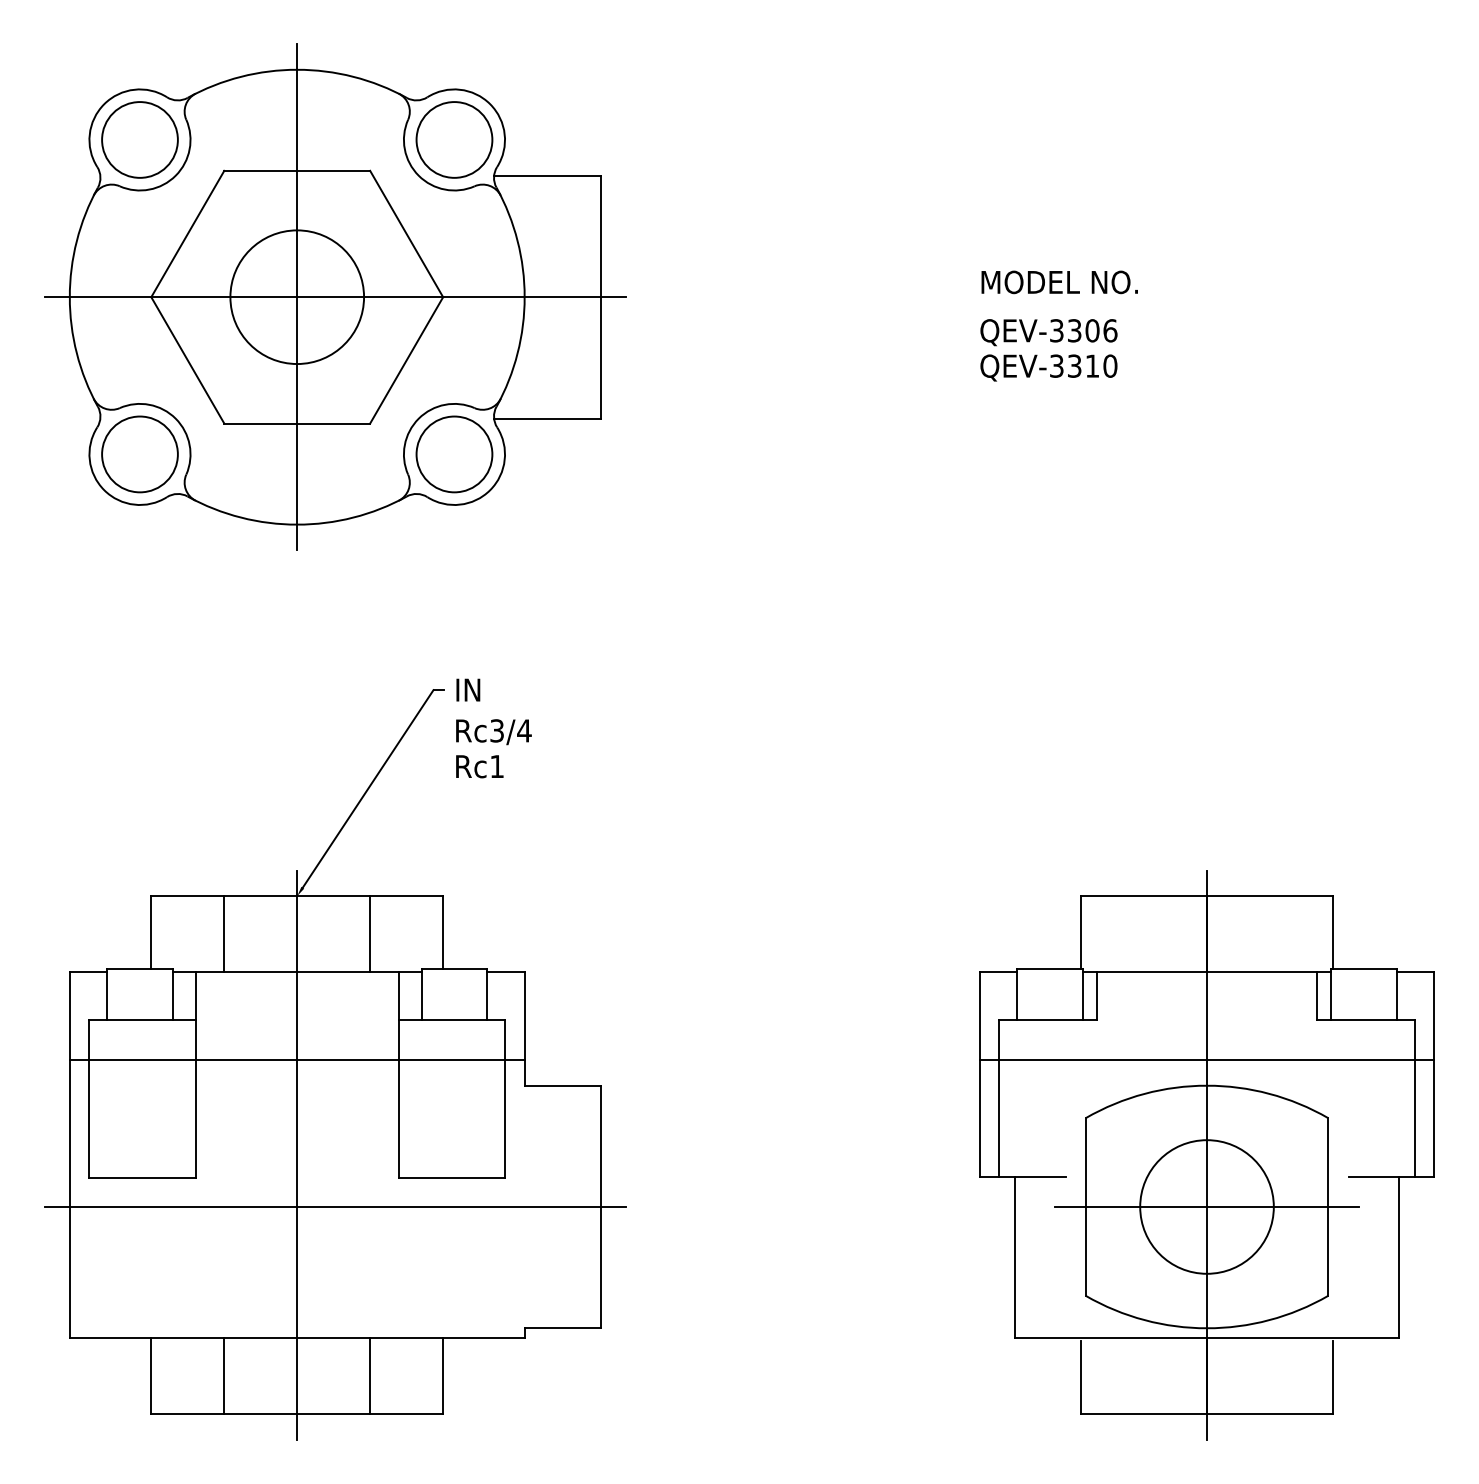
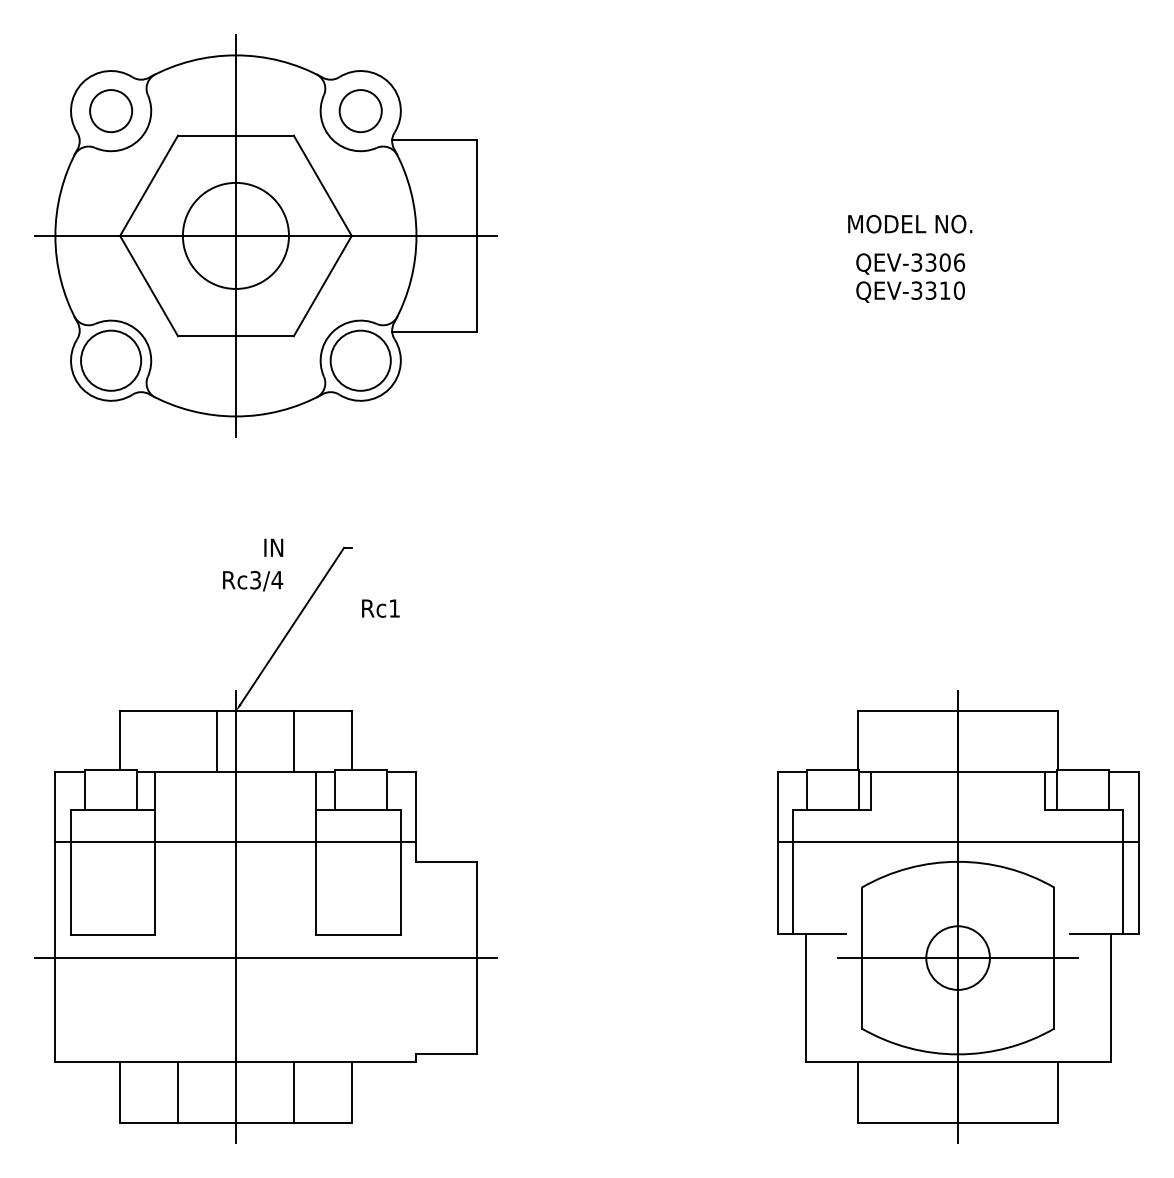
circle: (140, 140) -> (111, 111), size x0.7
circle: (454, 140) -> (360, 111), size x0.7
text: (1060, 281) -> (910, 223), moved
text: (1048, 349) -> (910, 277), moved
text: (468, 689) -> (273, 547), moved
text: (494, 731) -> (253, 580), moved
line: (224, 934) -> (217, 741), moved
circle: (1207, 1207) -> (958, 958), size x0.6

